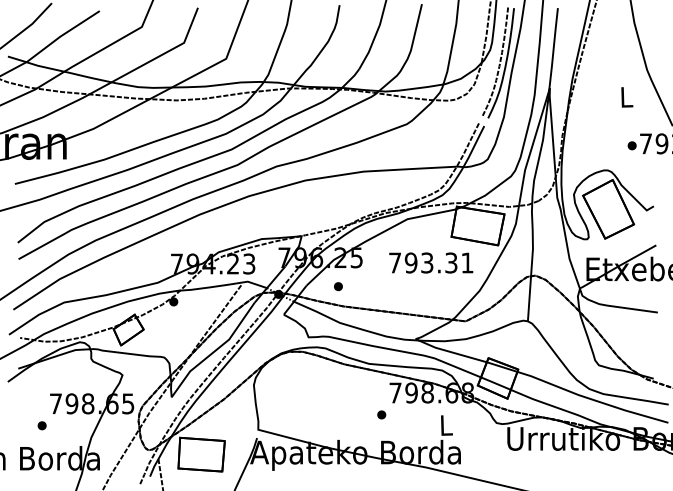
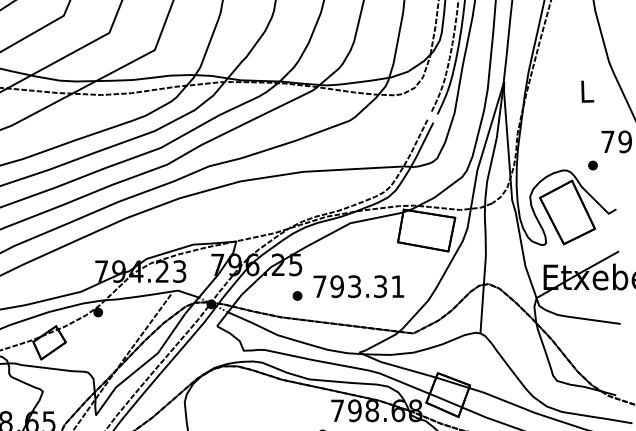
part: (631, 145) -> (592, 165), moved
text: (431, 262) -> (359, 286), moved
part: (338, 286) -> (297, 295), moved

